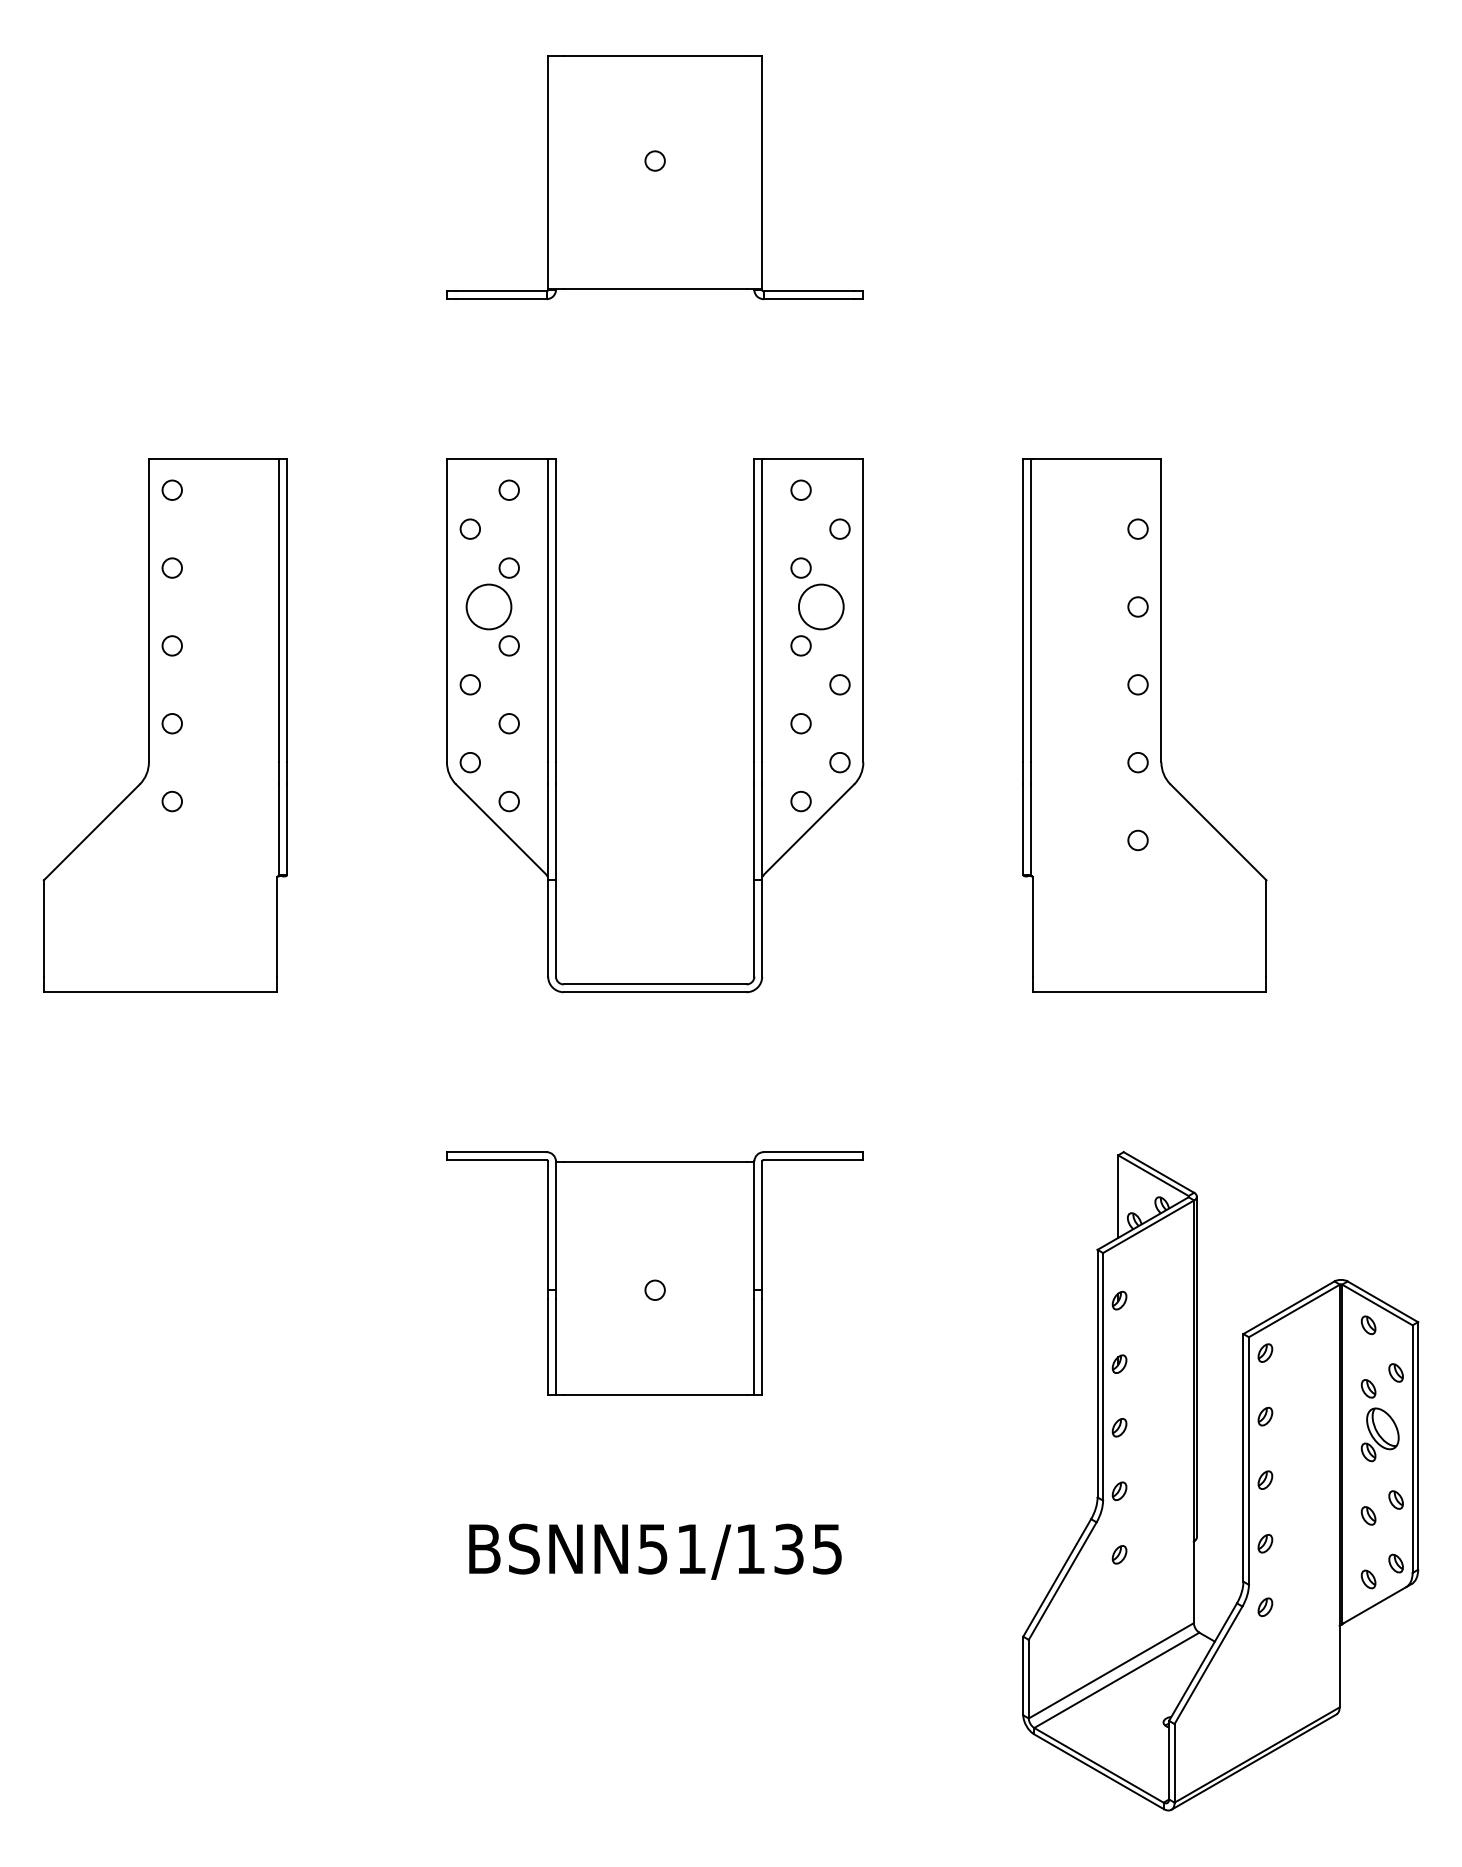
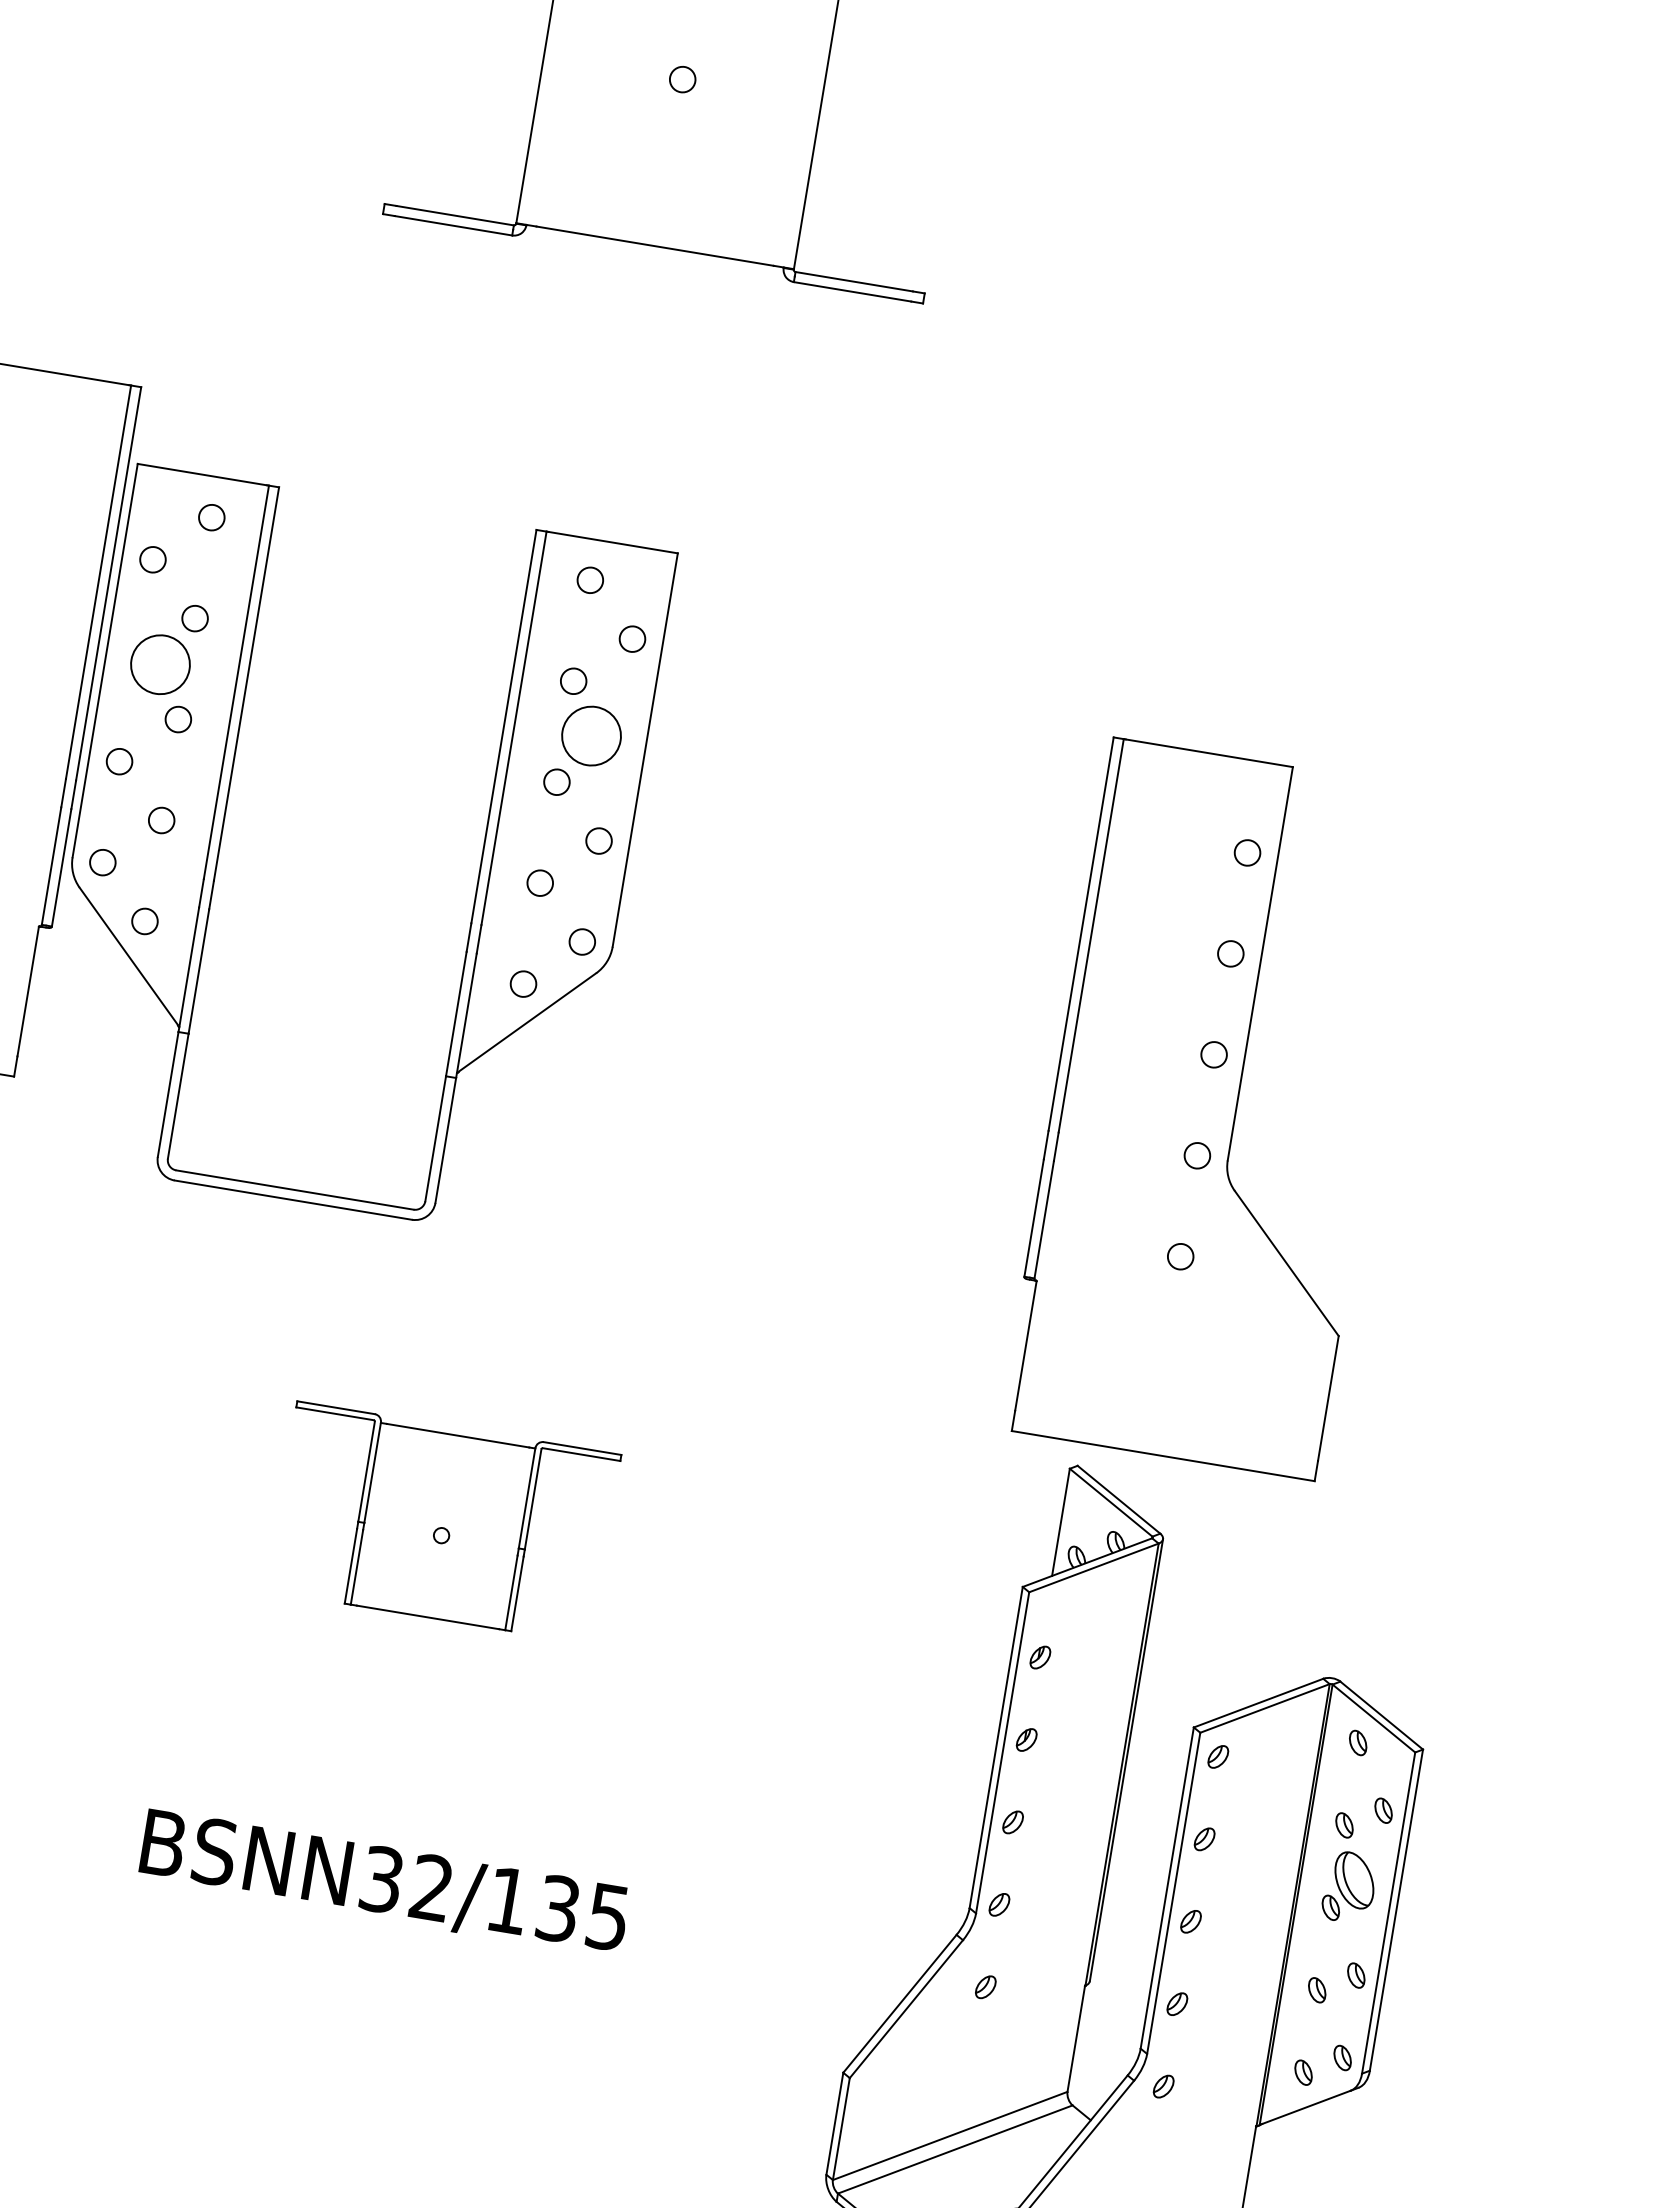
part: (753, 725) -> (478, 875), moved
part: (1144, 725) -> (1213, 1108), moved
part: (654, 1273) -> (442, 1522), size x0.6
text: (672, 1548) -> (407, 1883), BSNN51/135 -> BSNN32/135

